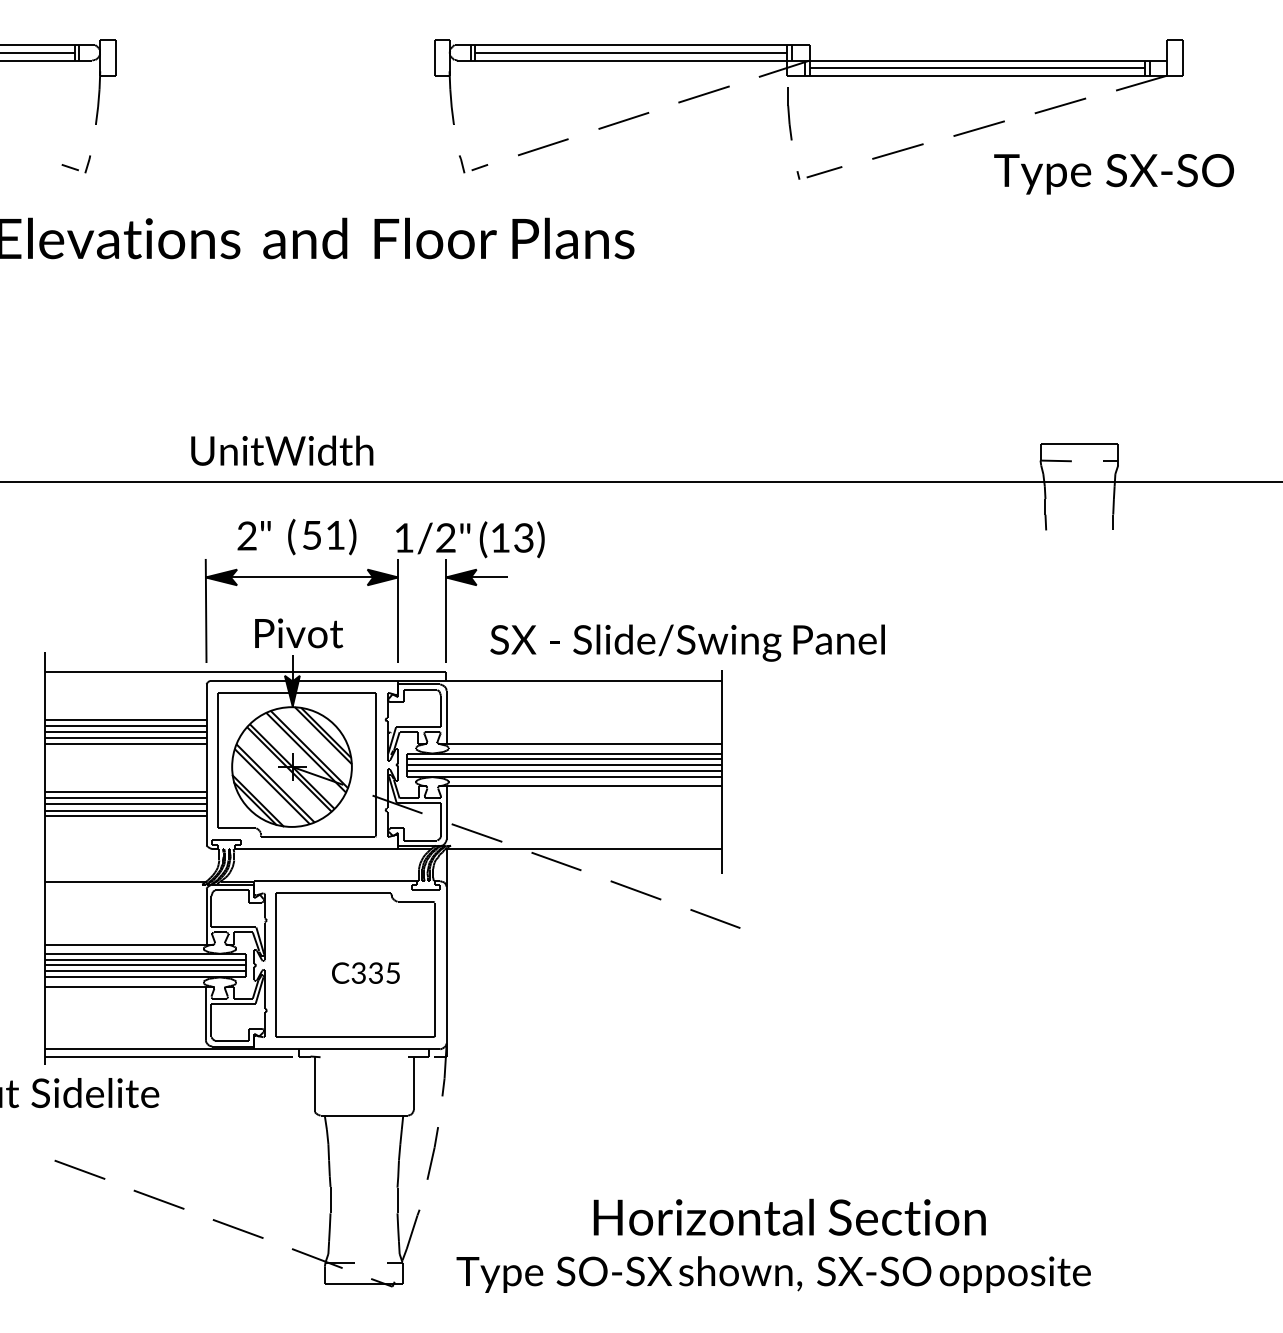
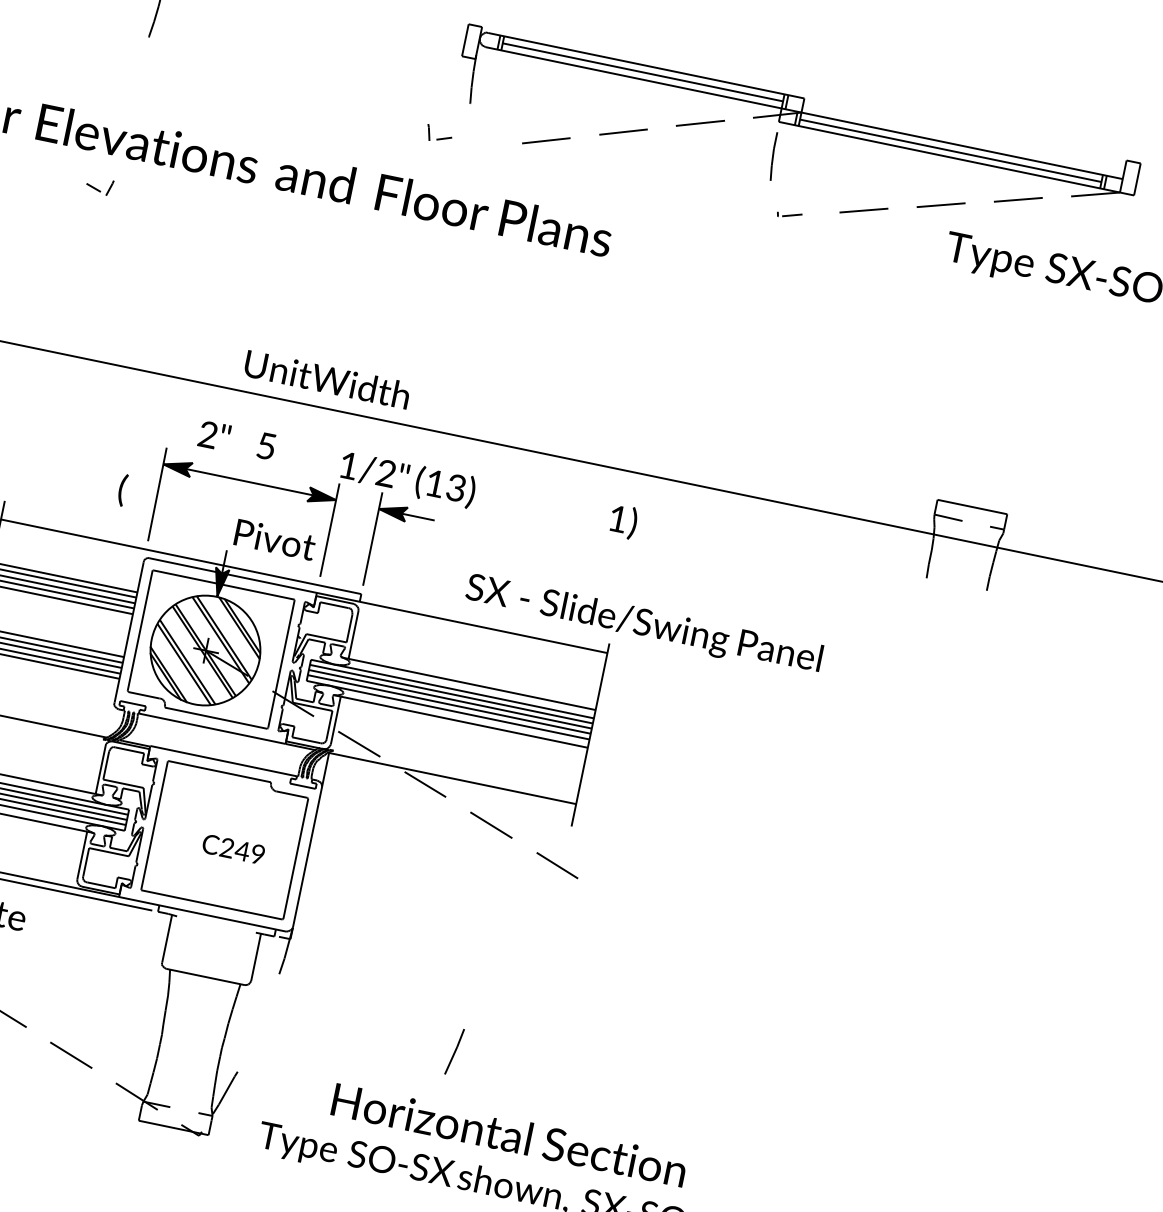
part: (75, 164) -> (98, 186), moved
part: (473, 164) -> (439, 134), moved
part: (819, 172) -> (789, 214), size x0.6
text: (282, 450) -> (327, 379), moved
text: (291, 536) -> (122, 489), moved
text: (341, 537) -> (622, 522), moved
text: (299, 633) -> (275, 540), moved
text: (687, 642) -> (643, 624), moved
text: (375, 972) -> (242, 850), C335 -> C249
line: (432, 1153) -> (454, 1051), moved
text: (789, 1216) -> (509, 1134), moved

